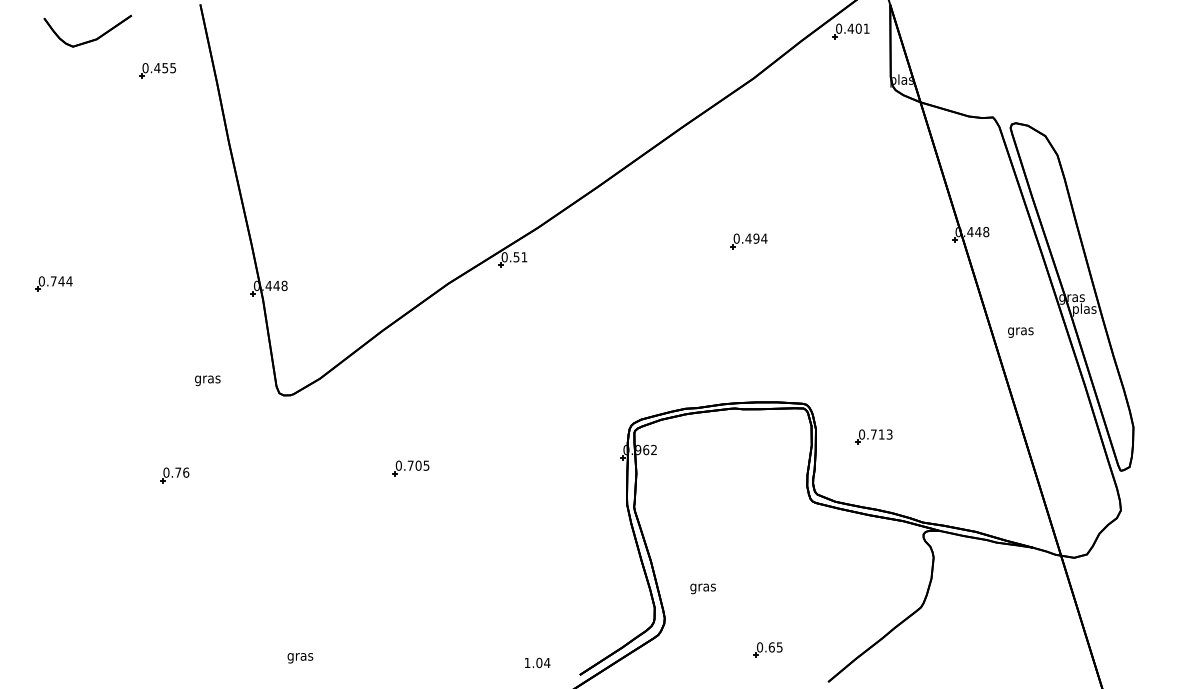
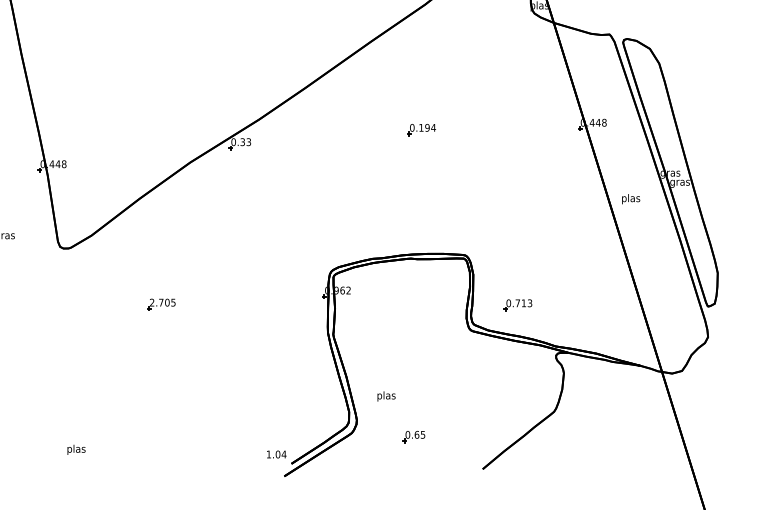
text: (748, 238) -> (421, 127), 0.494 -> 0.194
text: (520, 257) -> (245, 142), 0.51 -> 0.33
text: (1084, 309) -> (680, 182), plas -> gras
text: (1020, 330) -> (630, 198), gras -> plas
part: (873, 436) -> (517, 304), moved
text: (398, 465) -> (151, 302), 0.705 -> 2.705
text: (702, 587) -> (385, 396), gras -> plas
part: (767, 649) -> (413, 436), moved
text: (300, 656) -> (76, 449), gras -> plas
text: (537, 662) -> (276, 454), moved

